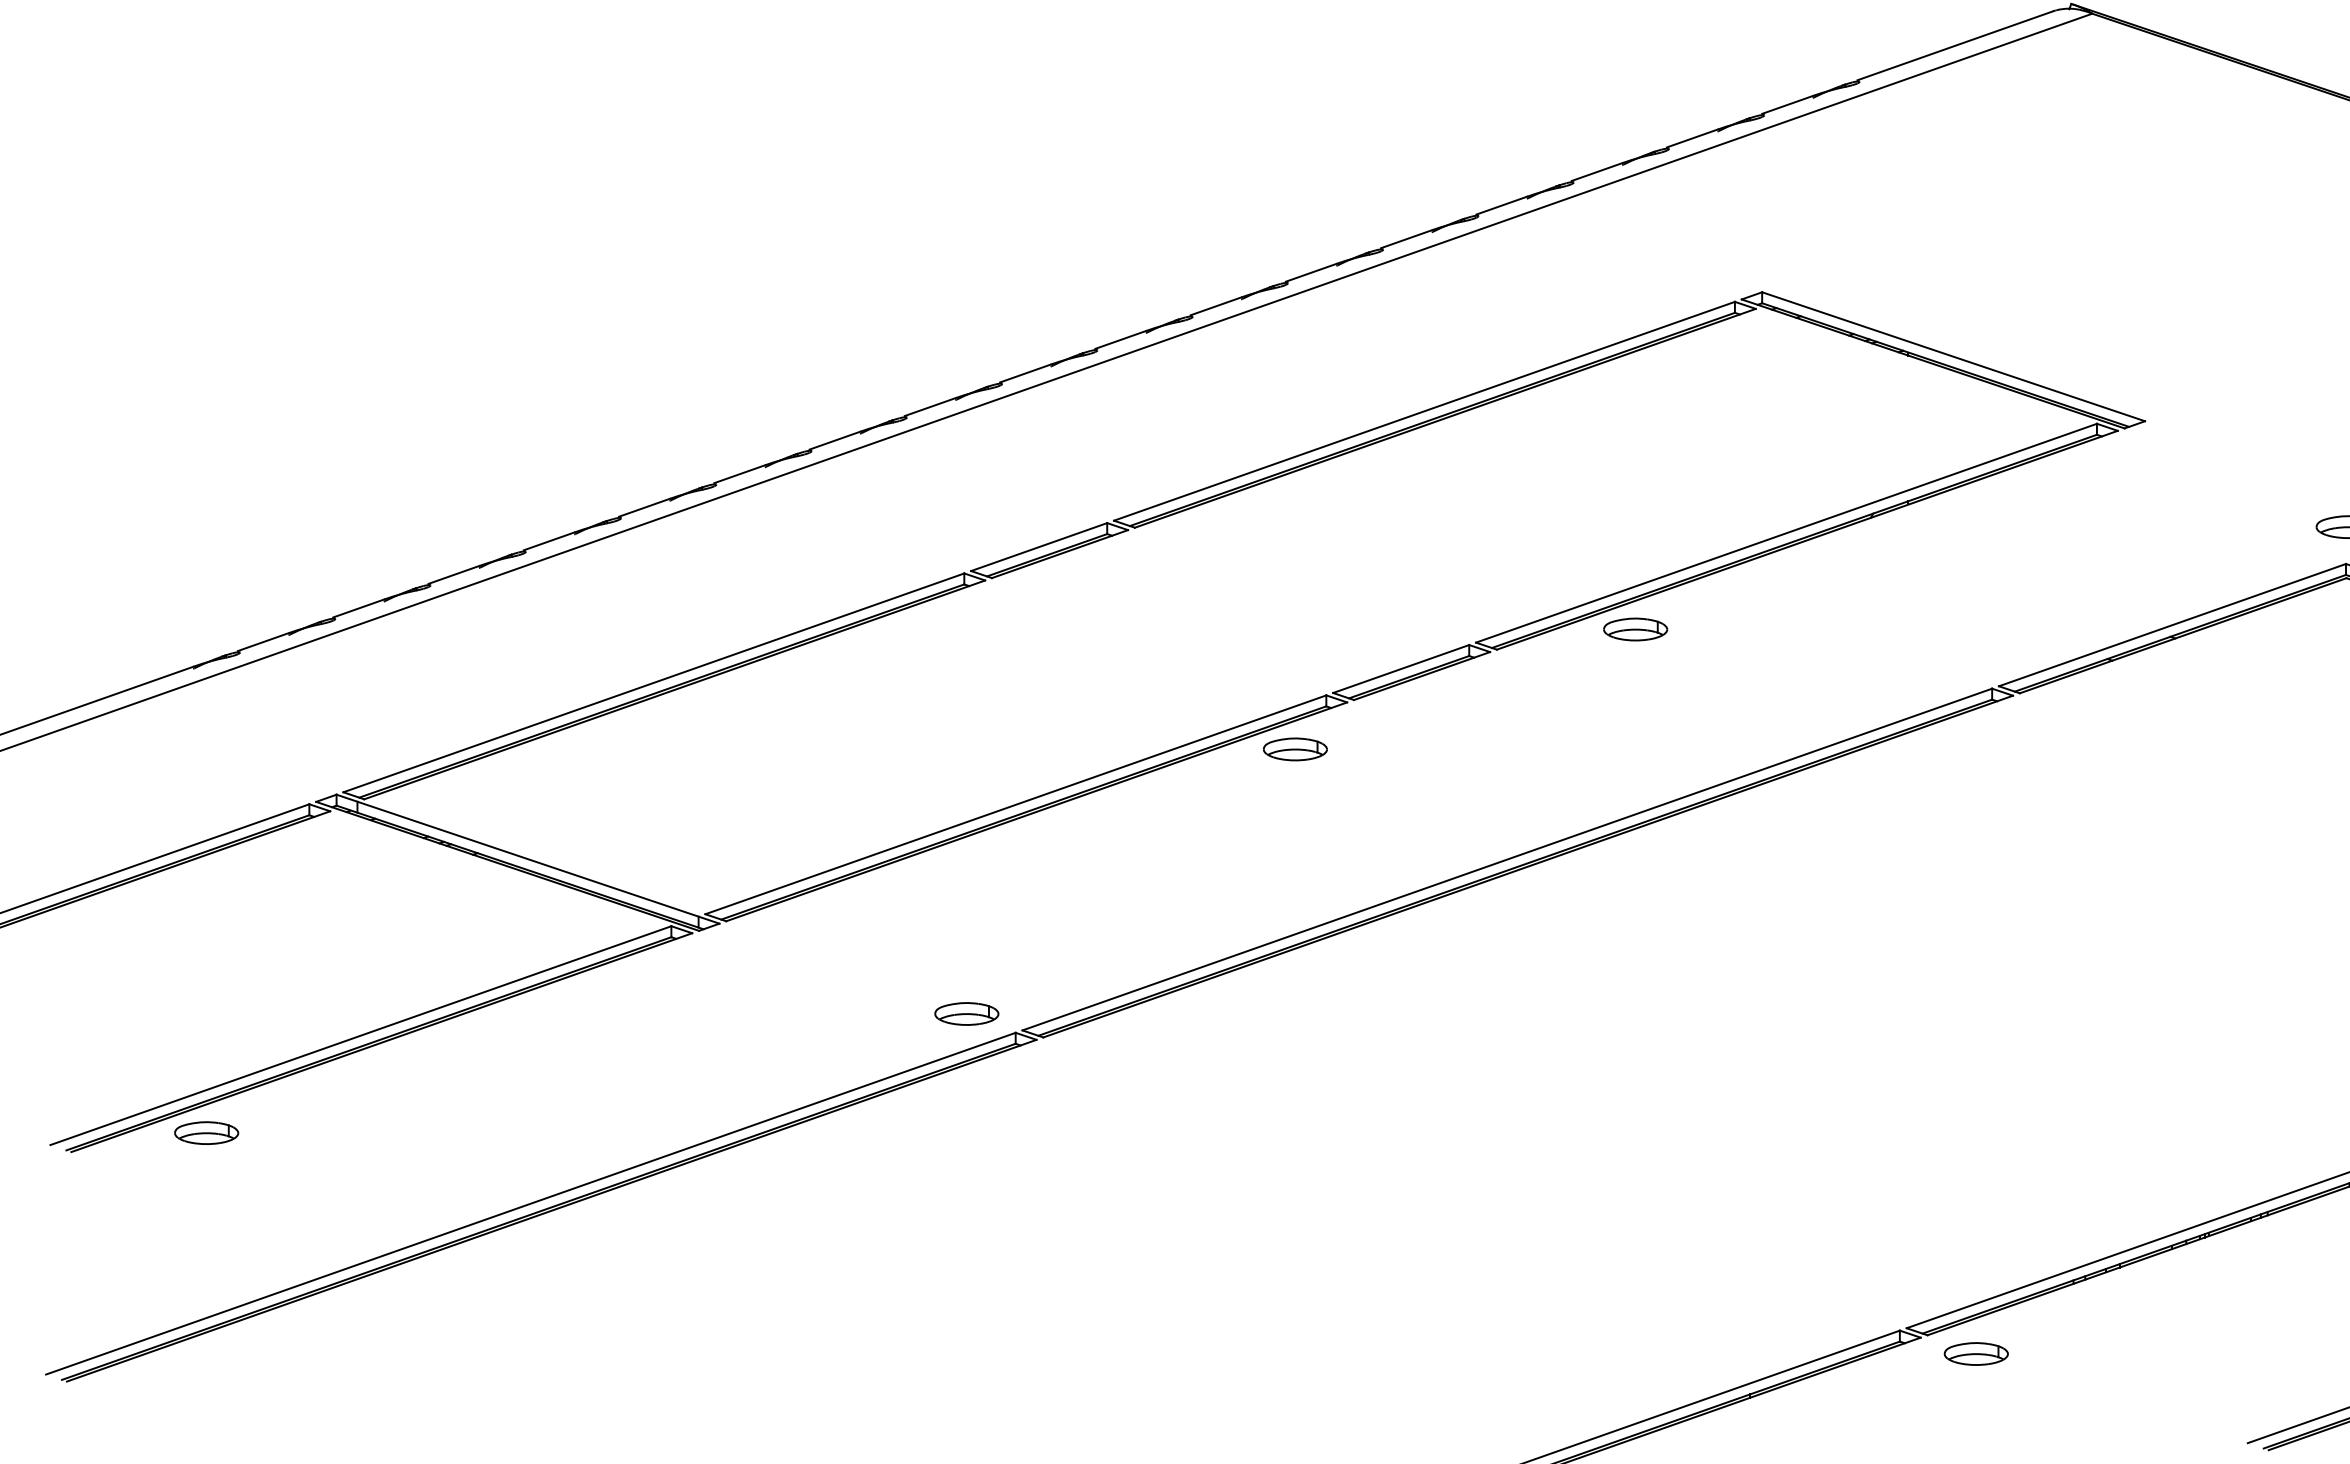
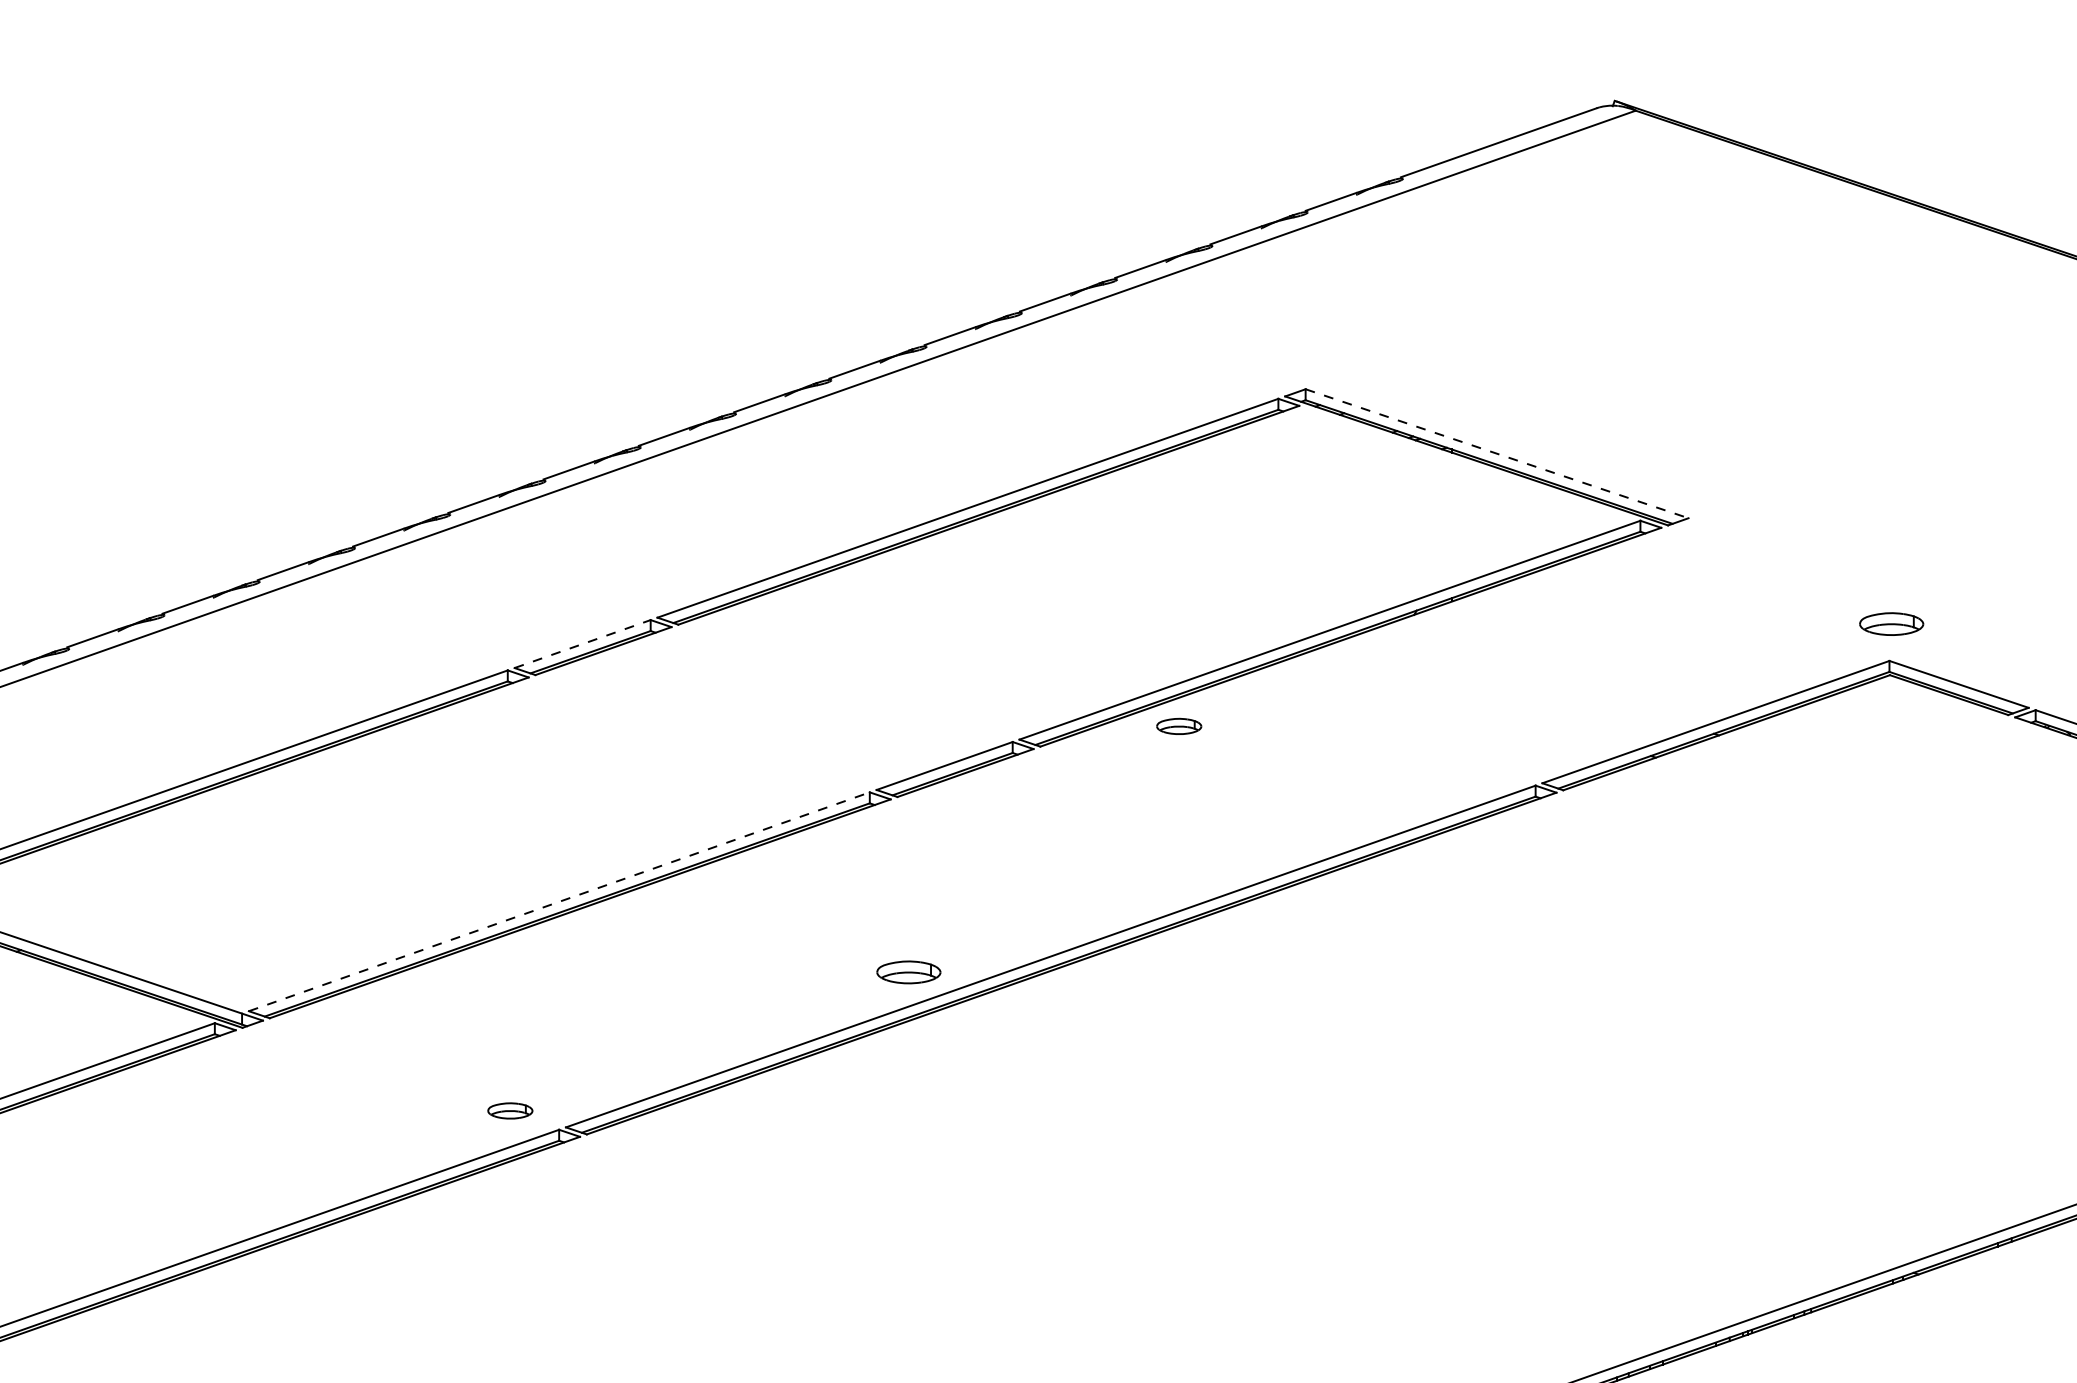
line: (1954, 356) -> (1497, 453), solid -> dashed
line: (1039, 546) -> (582, 643), solid -> dashed
part: (1635, 629) -> (1178, 726), size x0.7
part: (1294, 749) -> (907, 972), moved
line: (1016, 804) -> (559, 901), solid -> dashed
part: (966, 1013) -> (509, 1110), size x0.7

